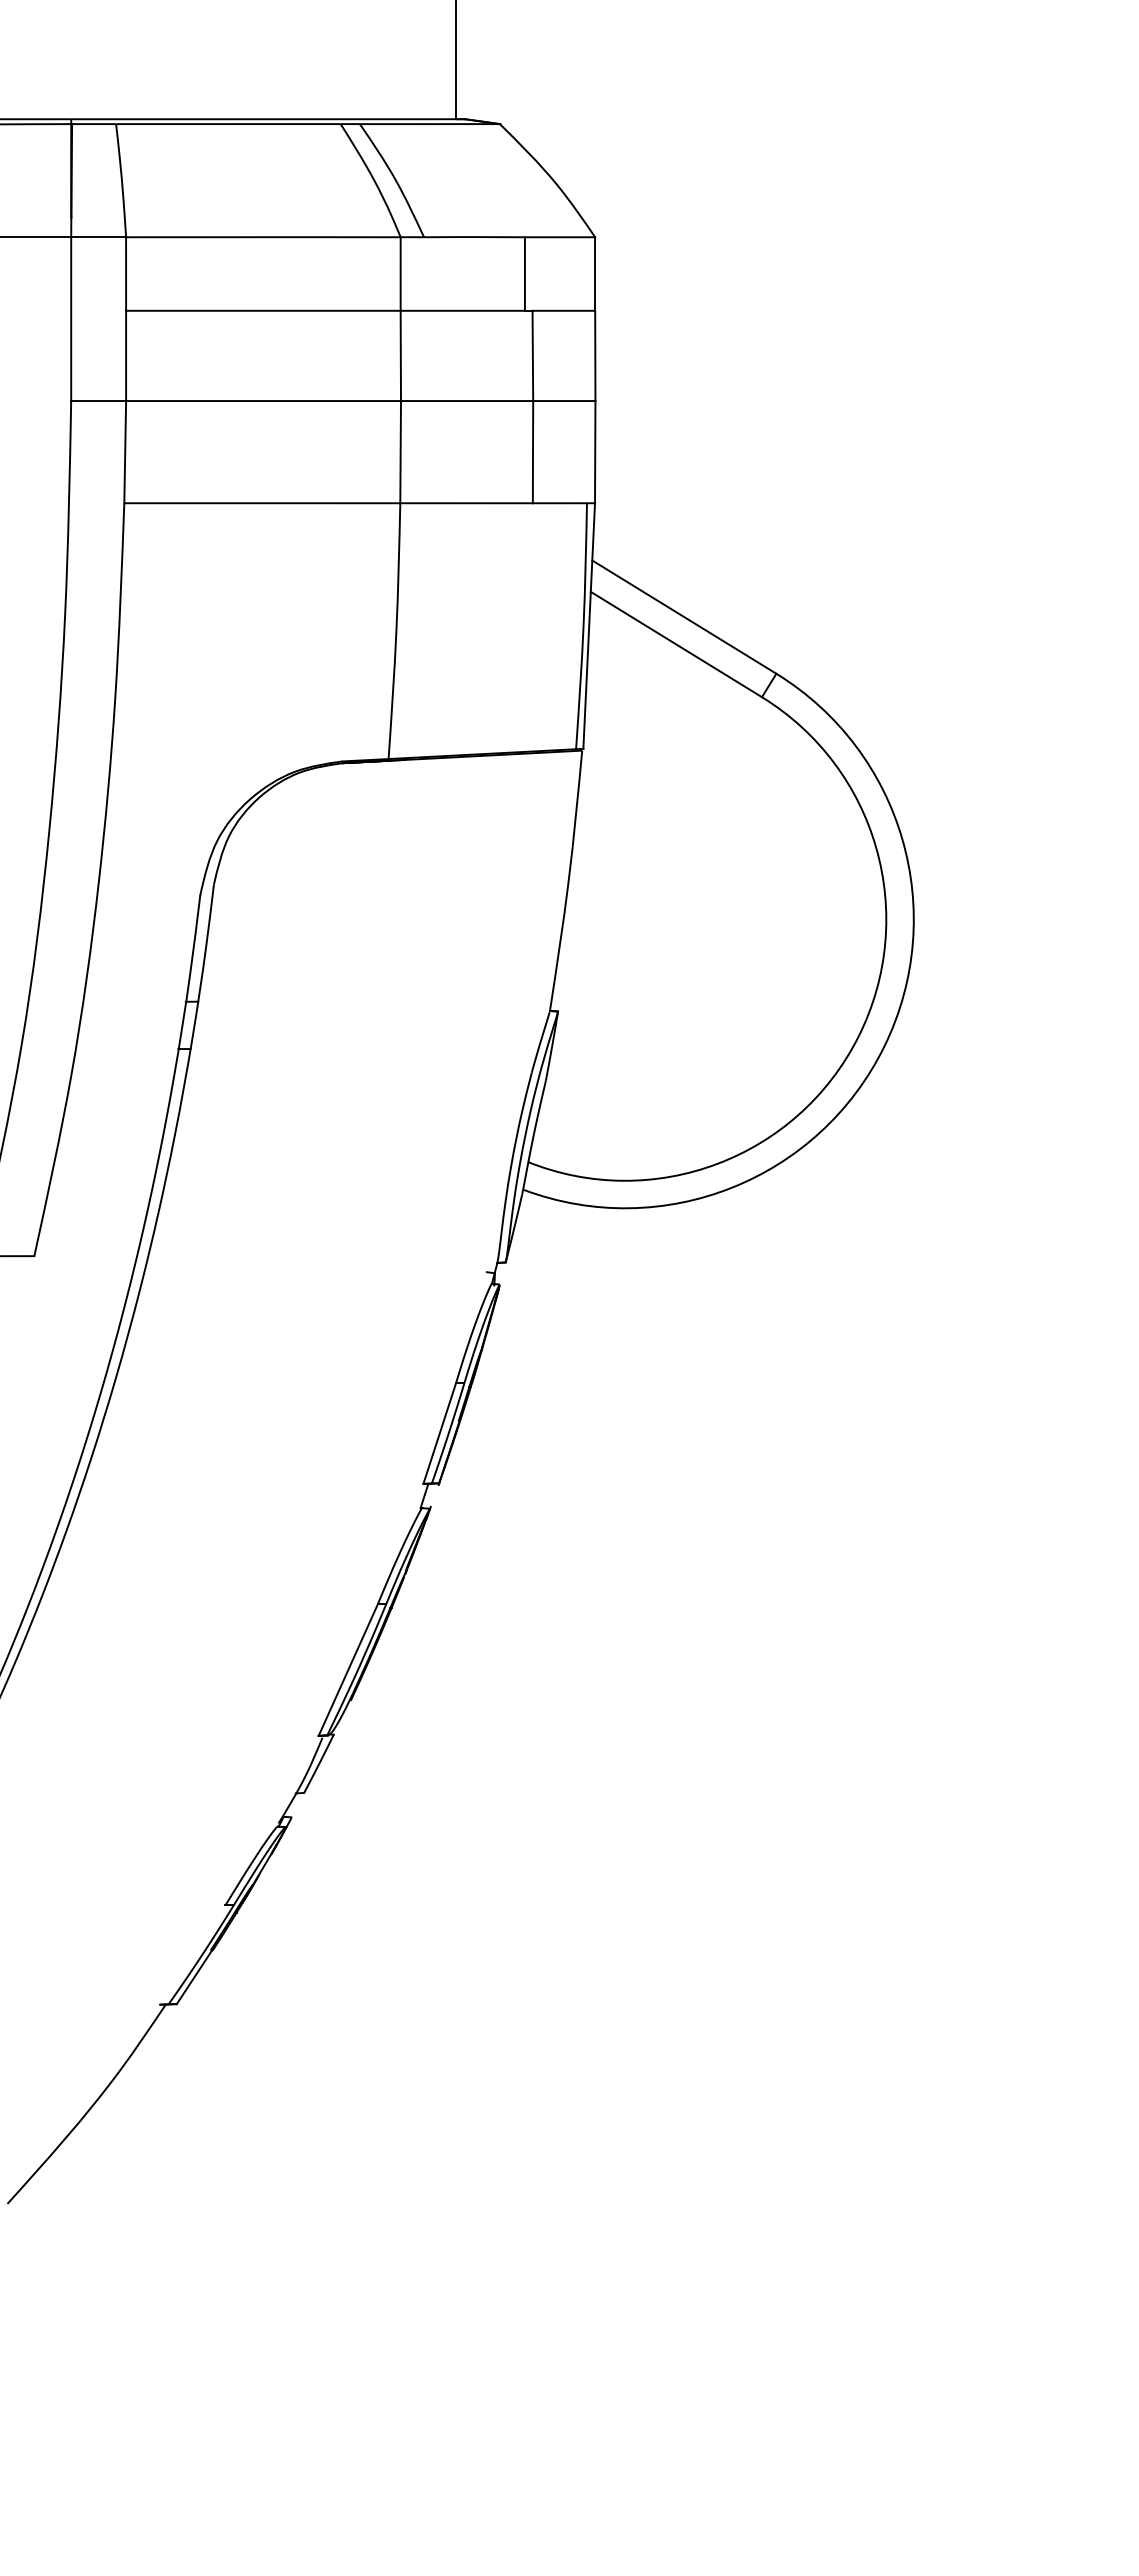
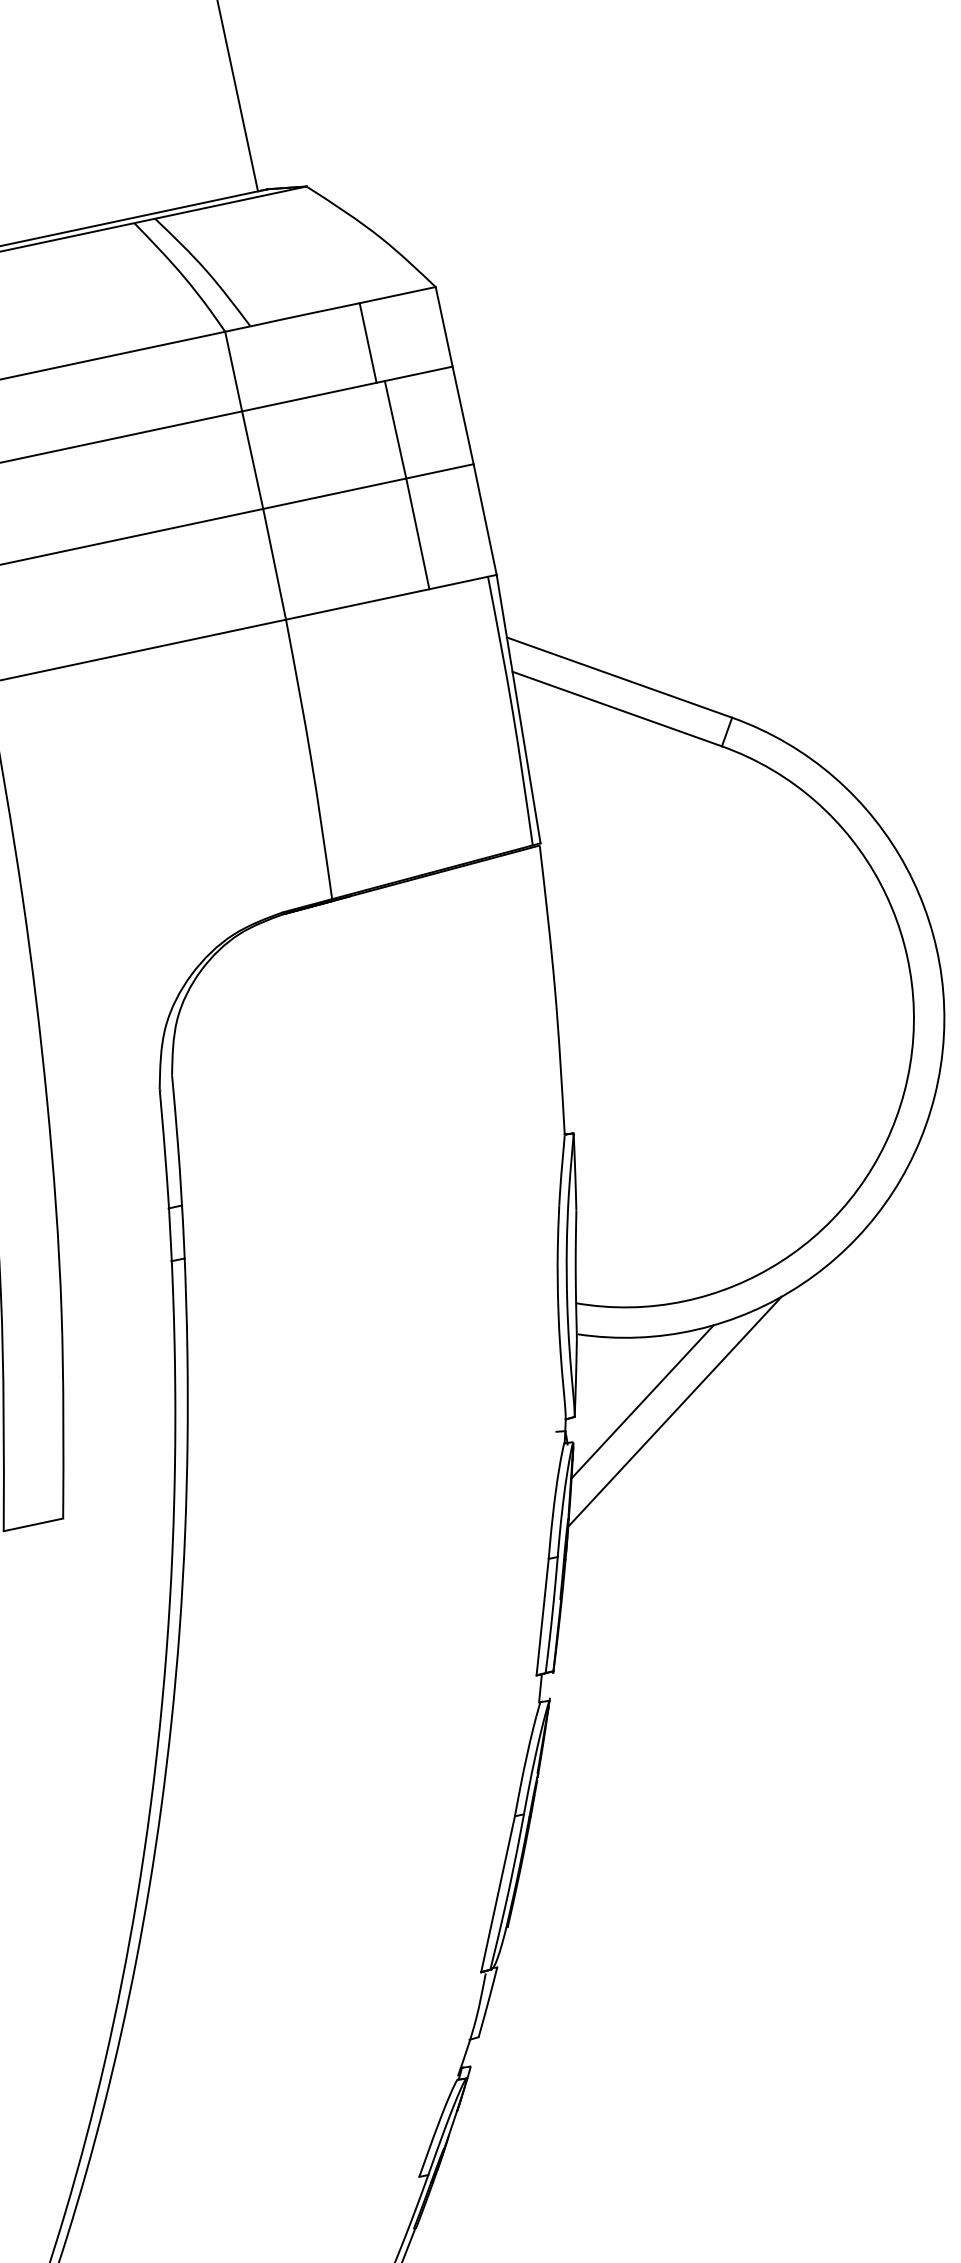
line: (568, 1261) -> (642, 1401), added
line: (595, 1276) -> (675, 1411), added

